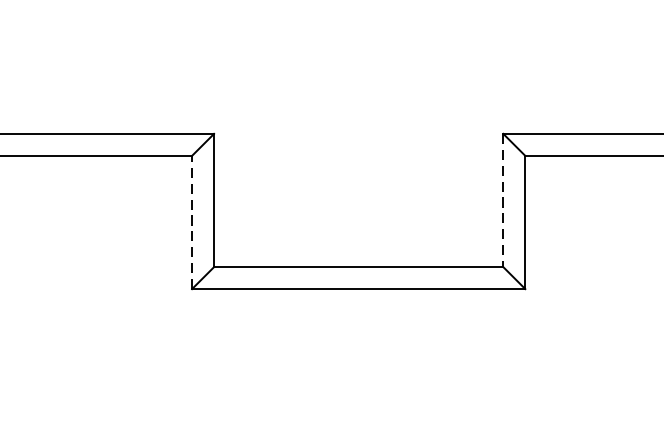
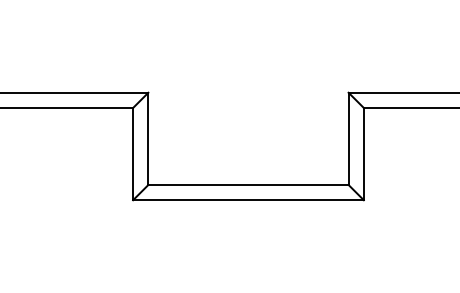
line: (503, 201) -> (348, 139), dashed -> solid
line: (192, 221) -> (133, 153), dashed -> solid

